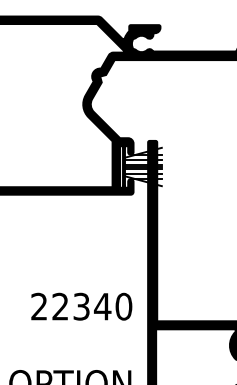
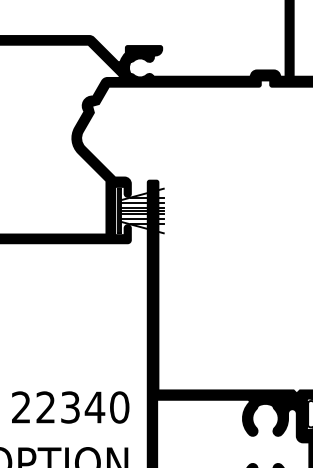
text: (81, 306) -> (70, 407), moved

